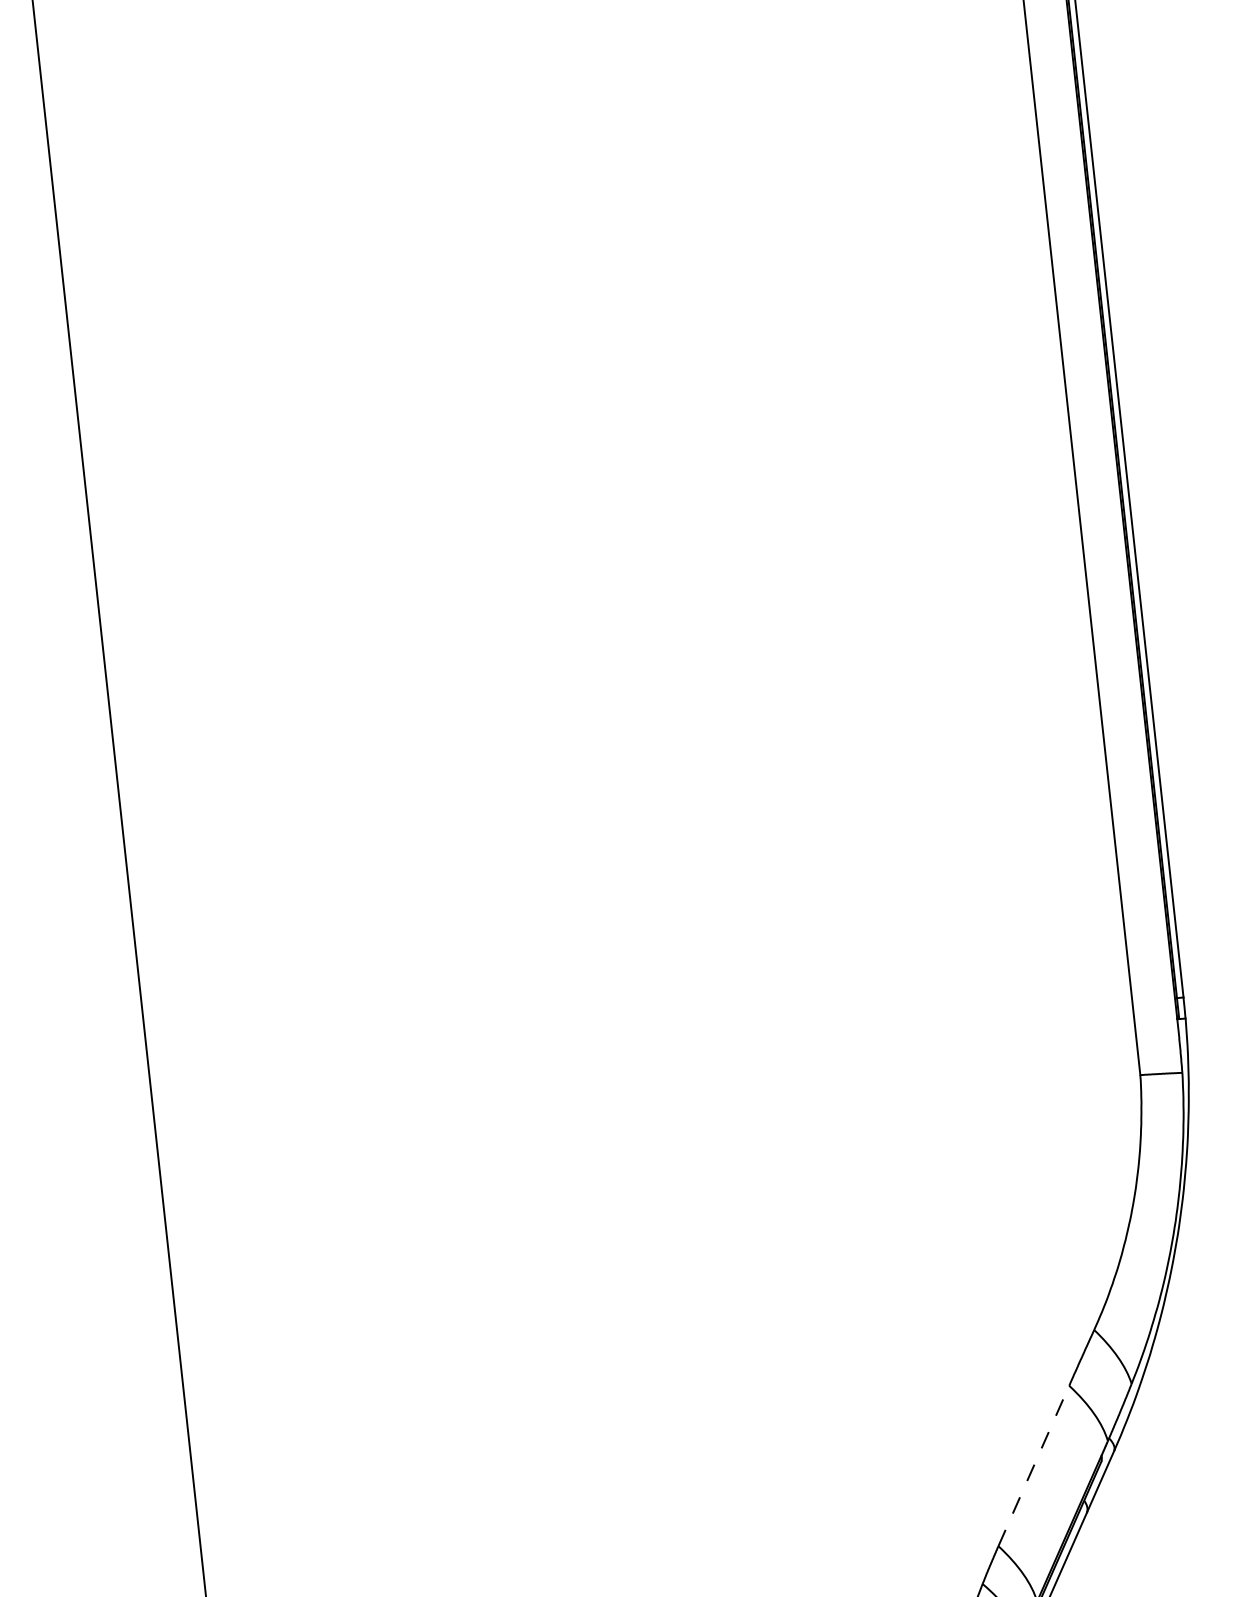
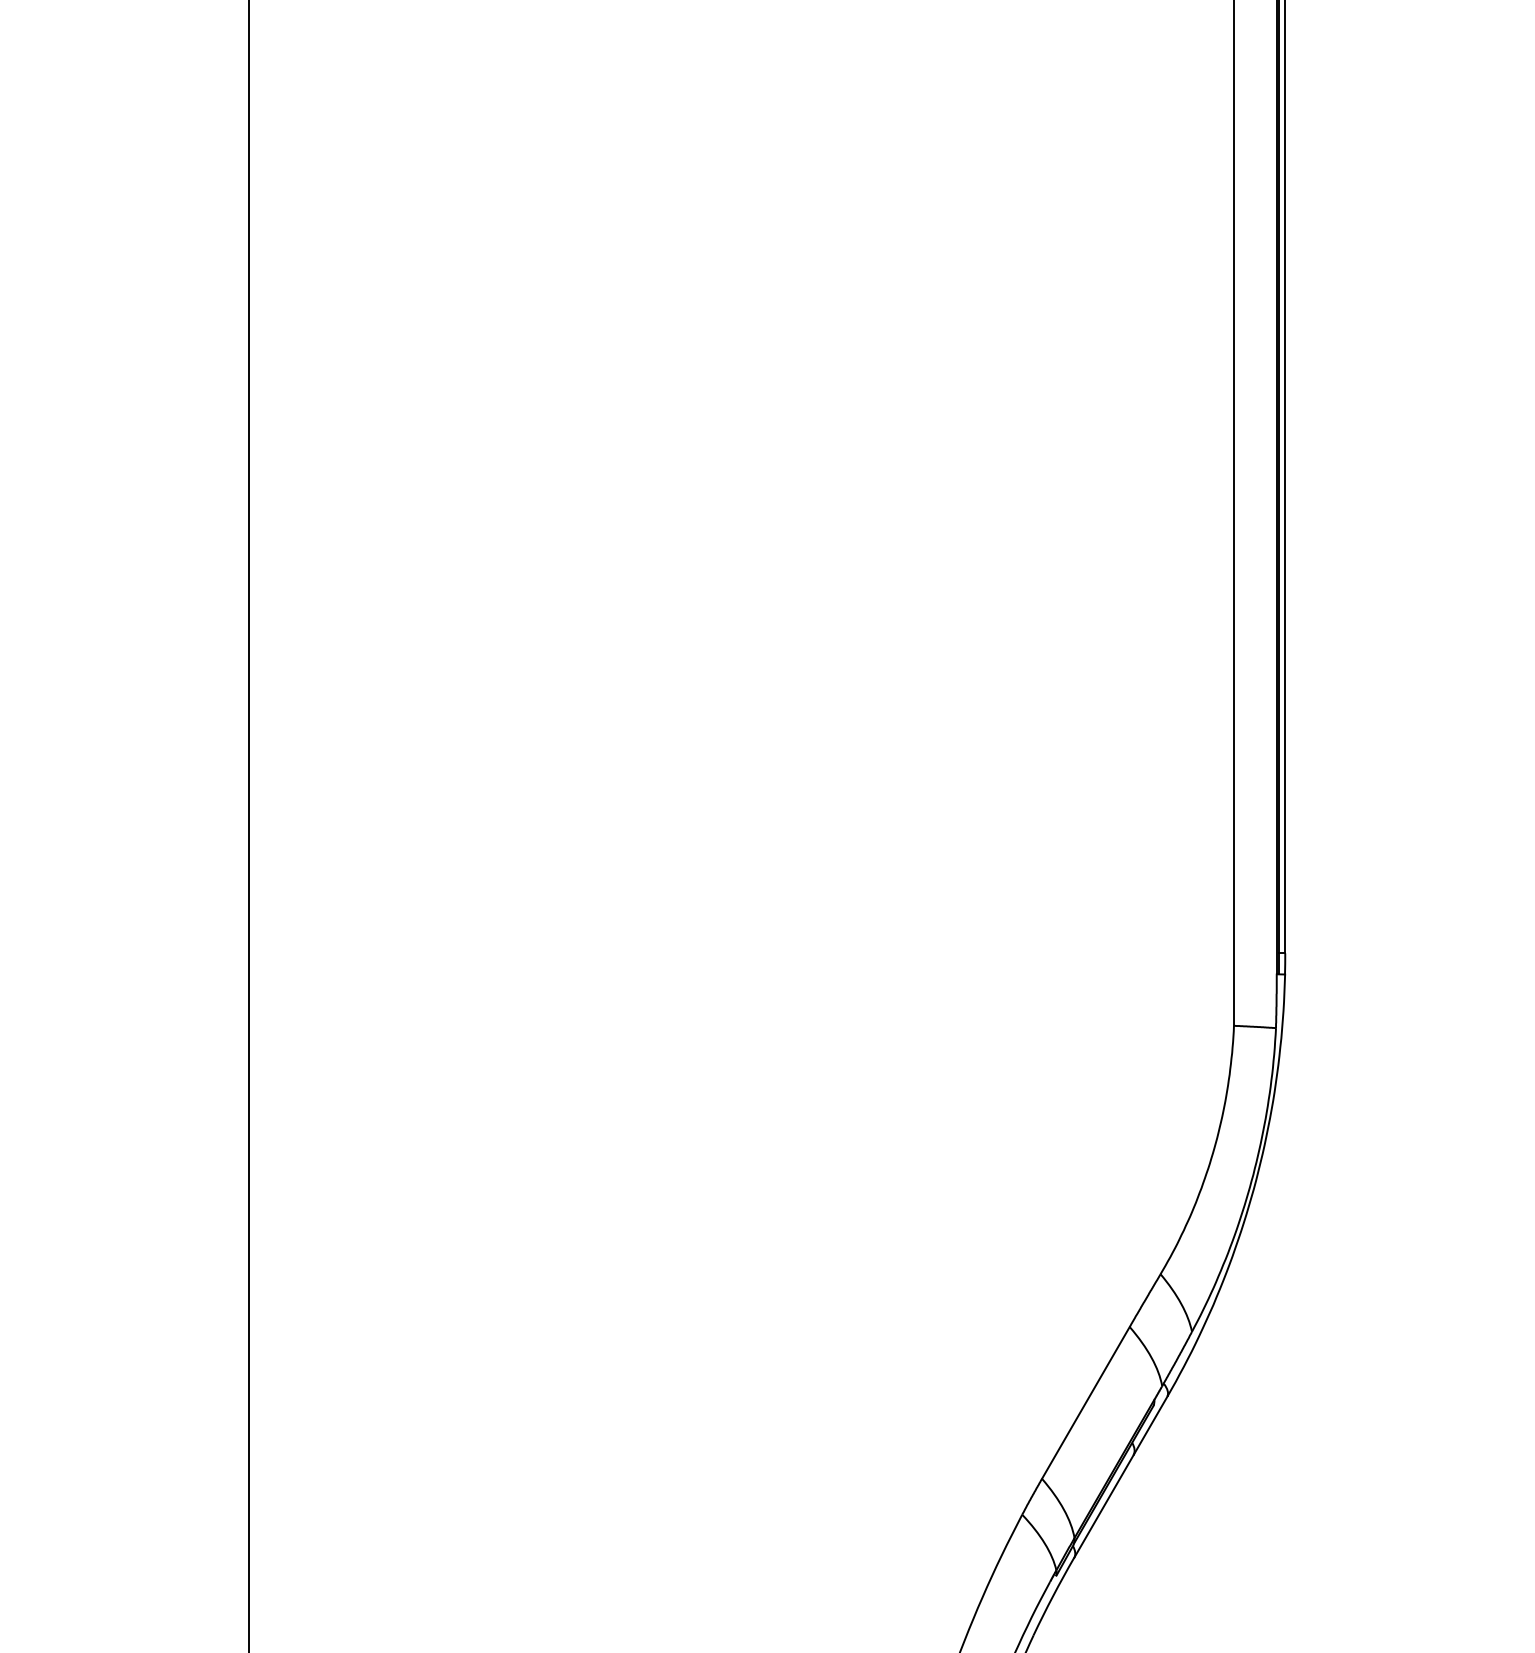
line: (1033, 1465) -> (1085, 1402), dashed -> solid

